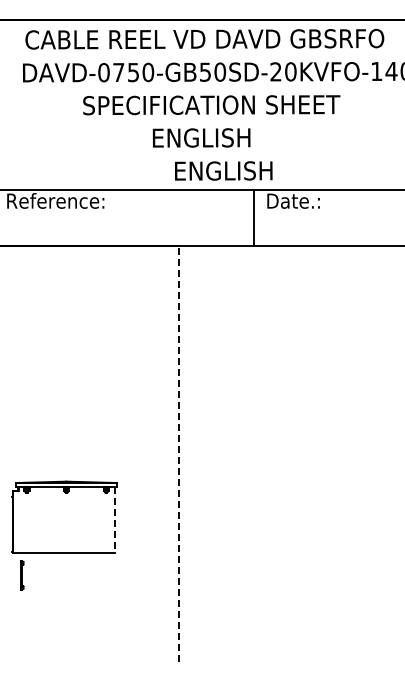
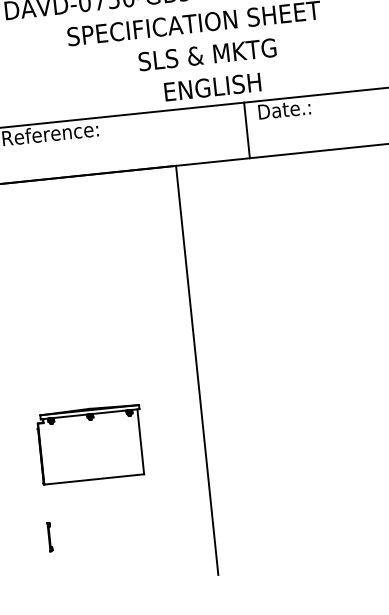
text: (221, 137) -> (207, 54), ENGLISH -> SLS & MKTG
line: (178, 454) -> (197, 370), dashed -> solid
line: (114, 519) -> (140, 441), dashed -> solid
line: (22, 575) -> (50, 537), moved

